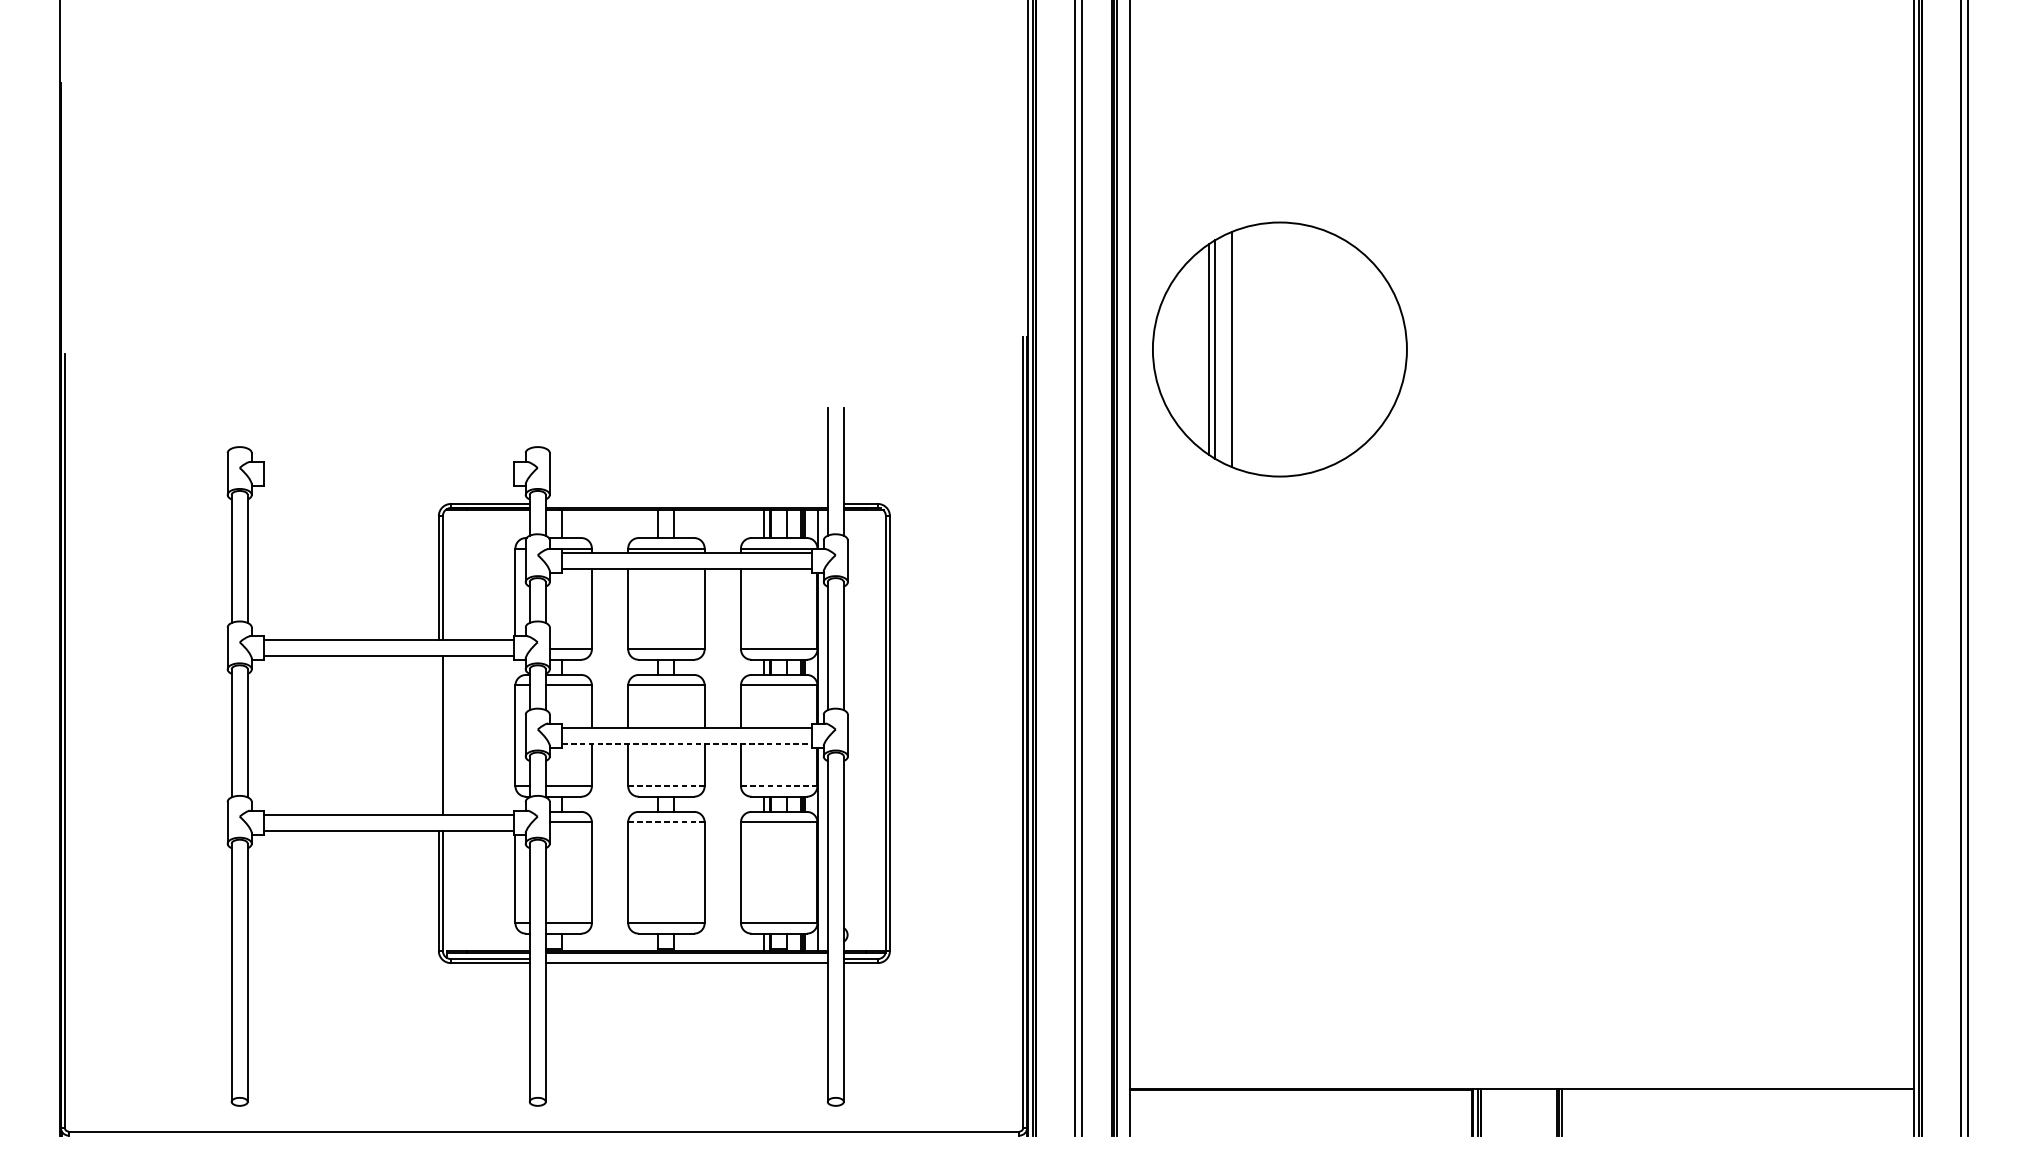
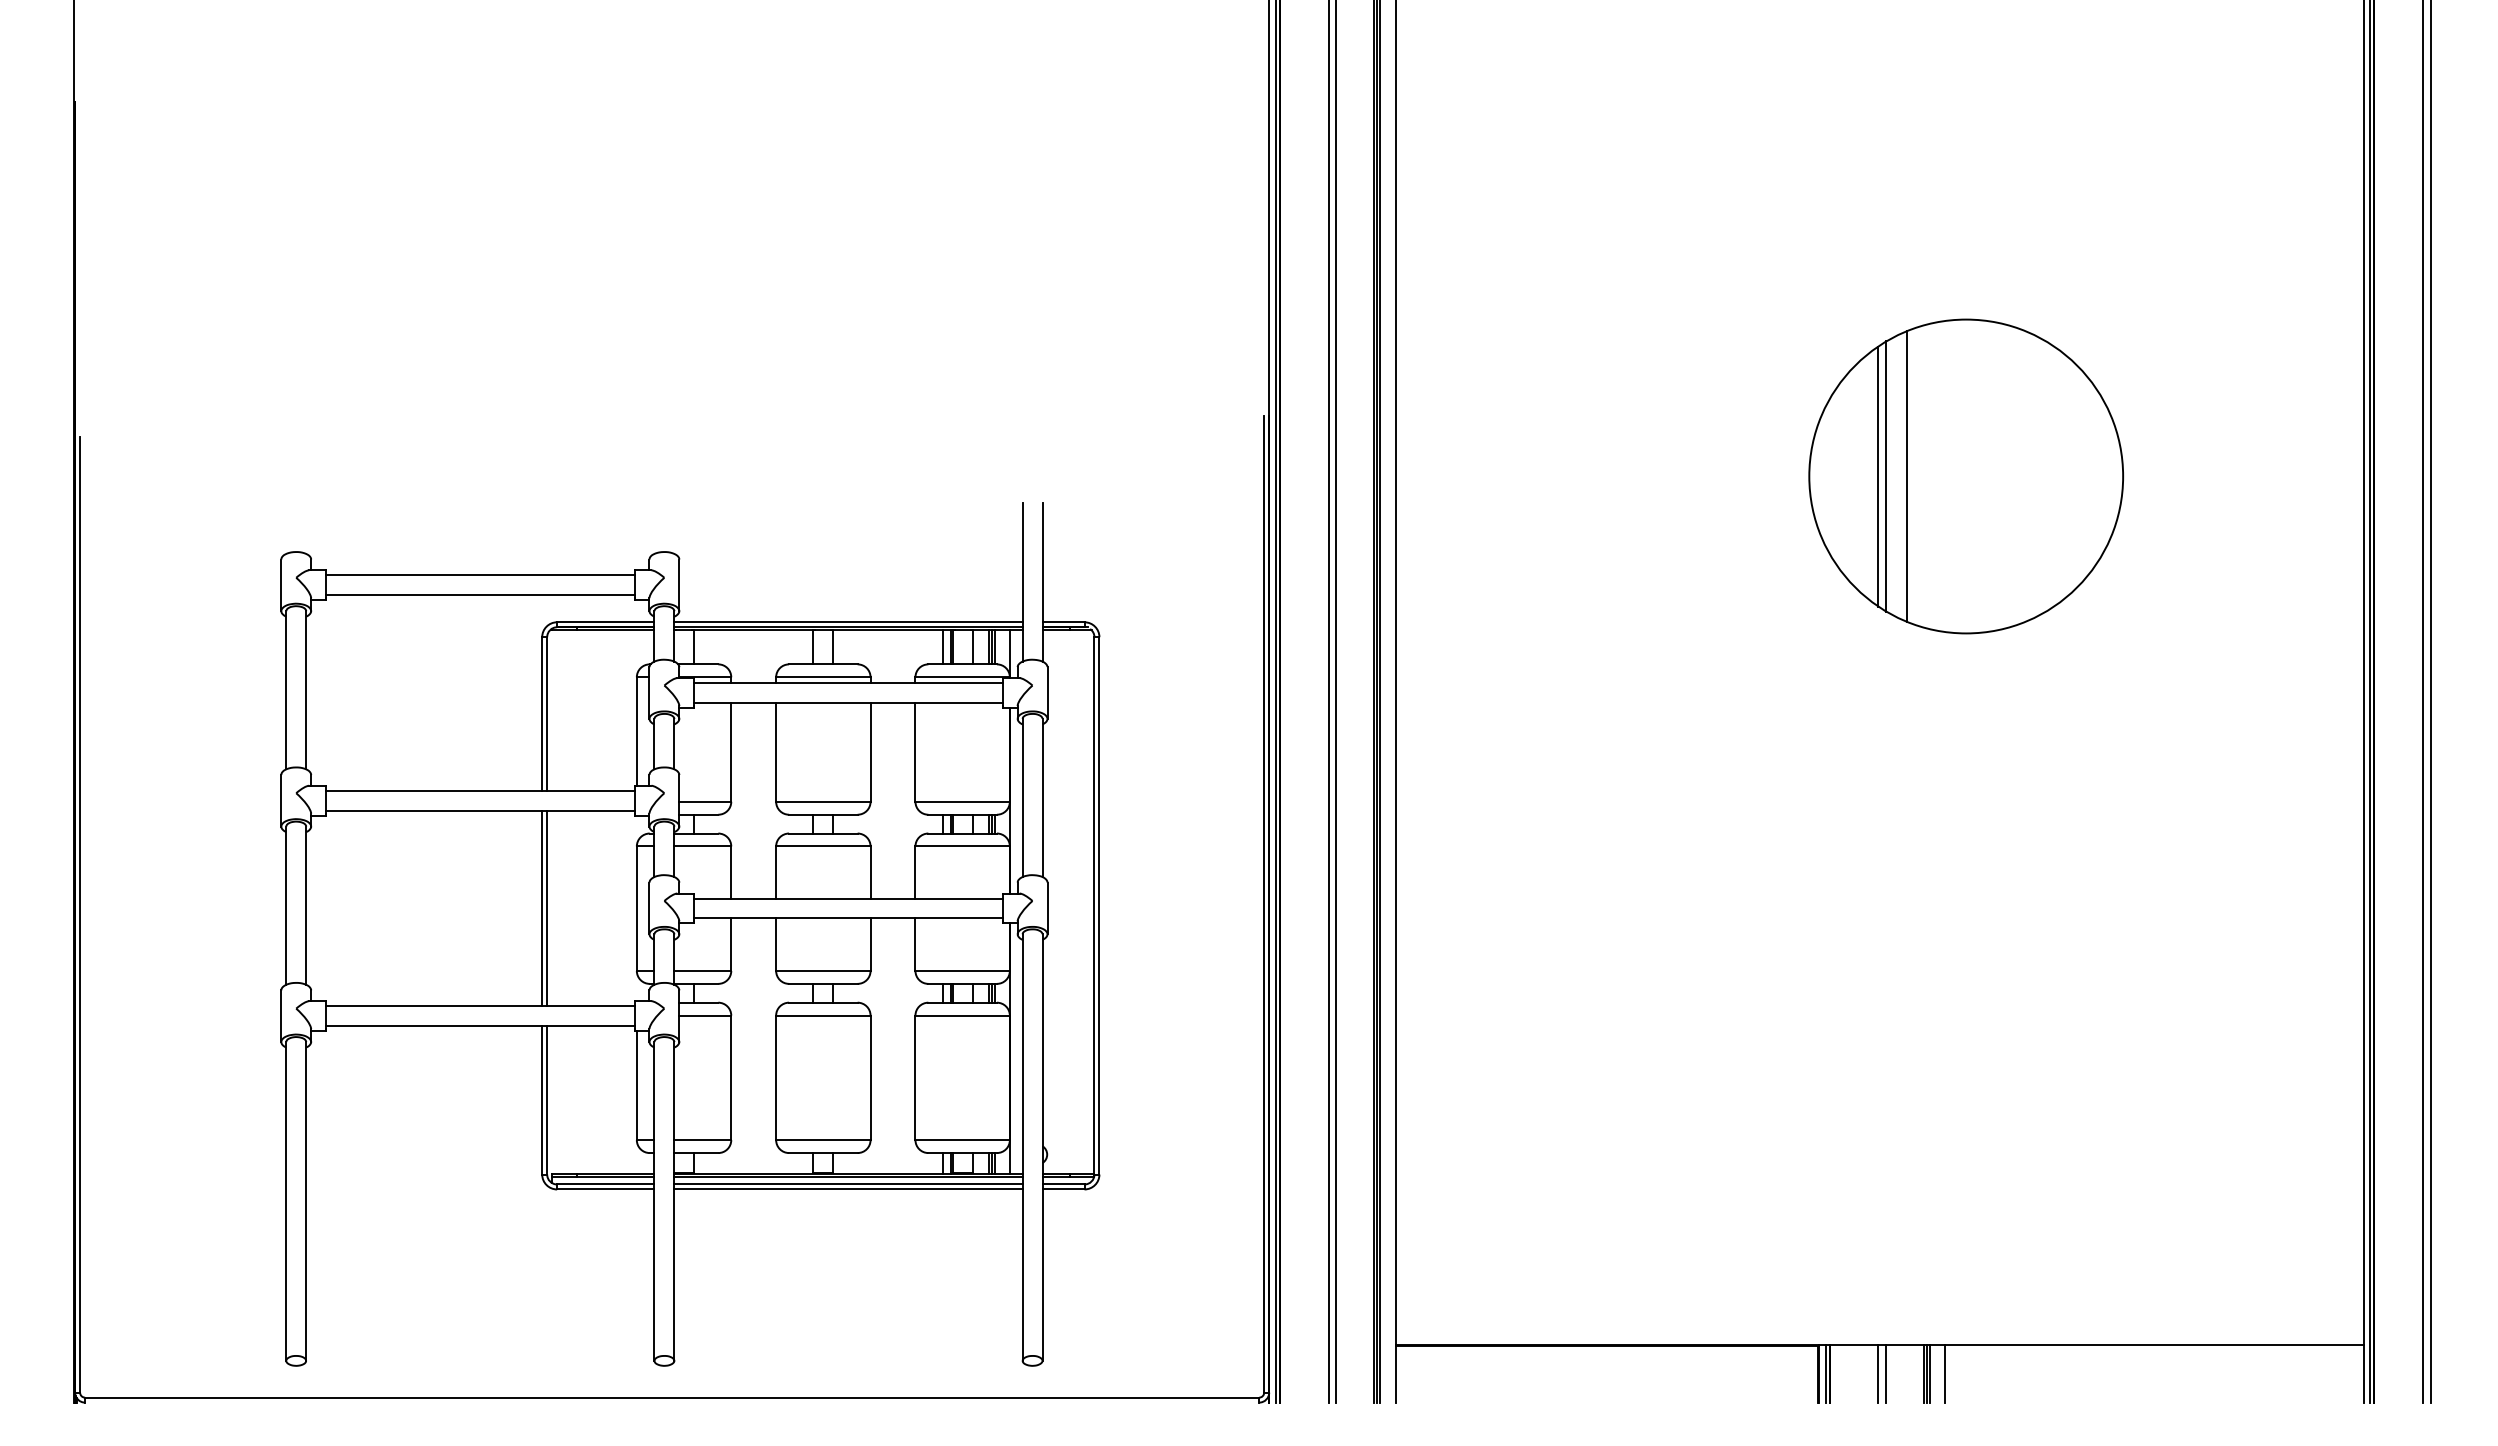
part: (1279, 349) -> (1965, 476), moved
line: (388, 466) -> (480, 575), added
line: (388, 482) -> (480, 595), added
line: (686, 504) -> (848, 622), added
line: (439, 735) -> (542, 908), added
line: (686, 743) -> (848, 918), dashed -> solid
line: (666, 785) -> (823, 970), dashed -> solid
line: (779, 785) -> (963, 970), dashed -> solid
line: (666, 822) -> (823, 1015), dashed -> solid
line: (686, 959) -> (848, 1184), added
line: (1520, 1112) -> (1878, 1373), added
line: (1527, 1112) -> (1886, 1373), added
line: (1574, 1112) -> (1945, 1373), added

